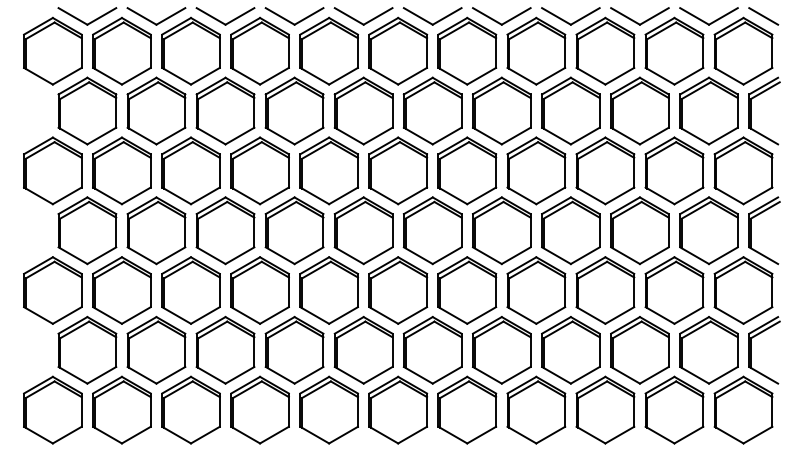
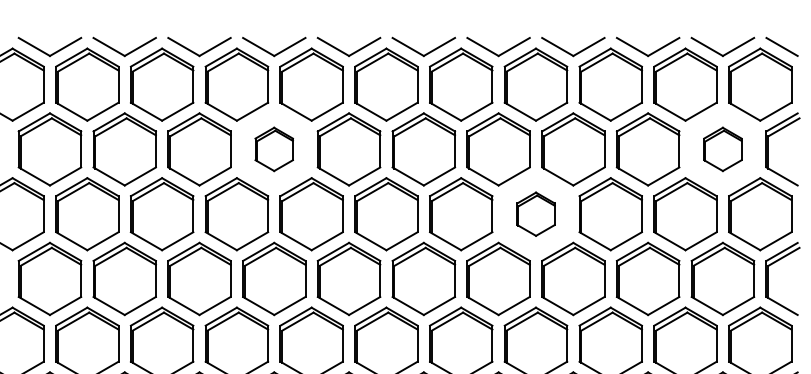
part: (294, 110) -> (274, 148), size x0.6
part: (708, 110) -> (722, 148), size x0.6
part: (536, 170) -> (536, 213), size x0.6

